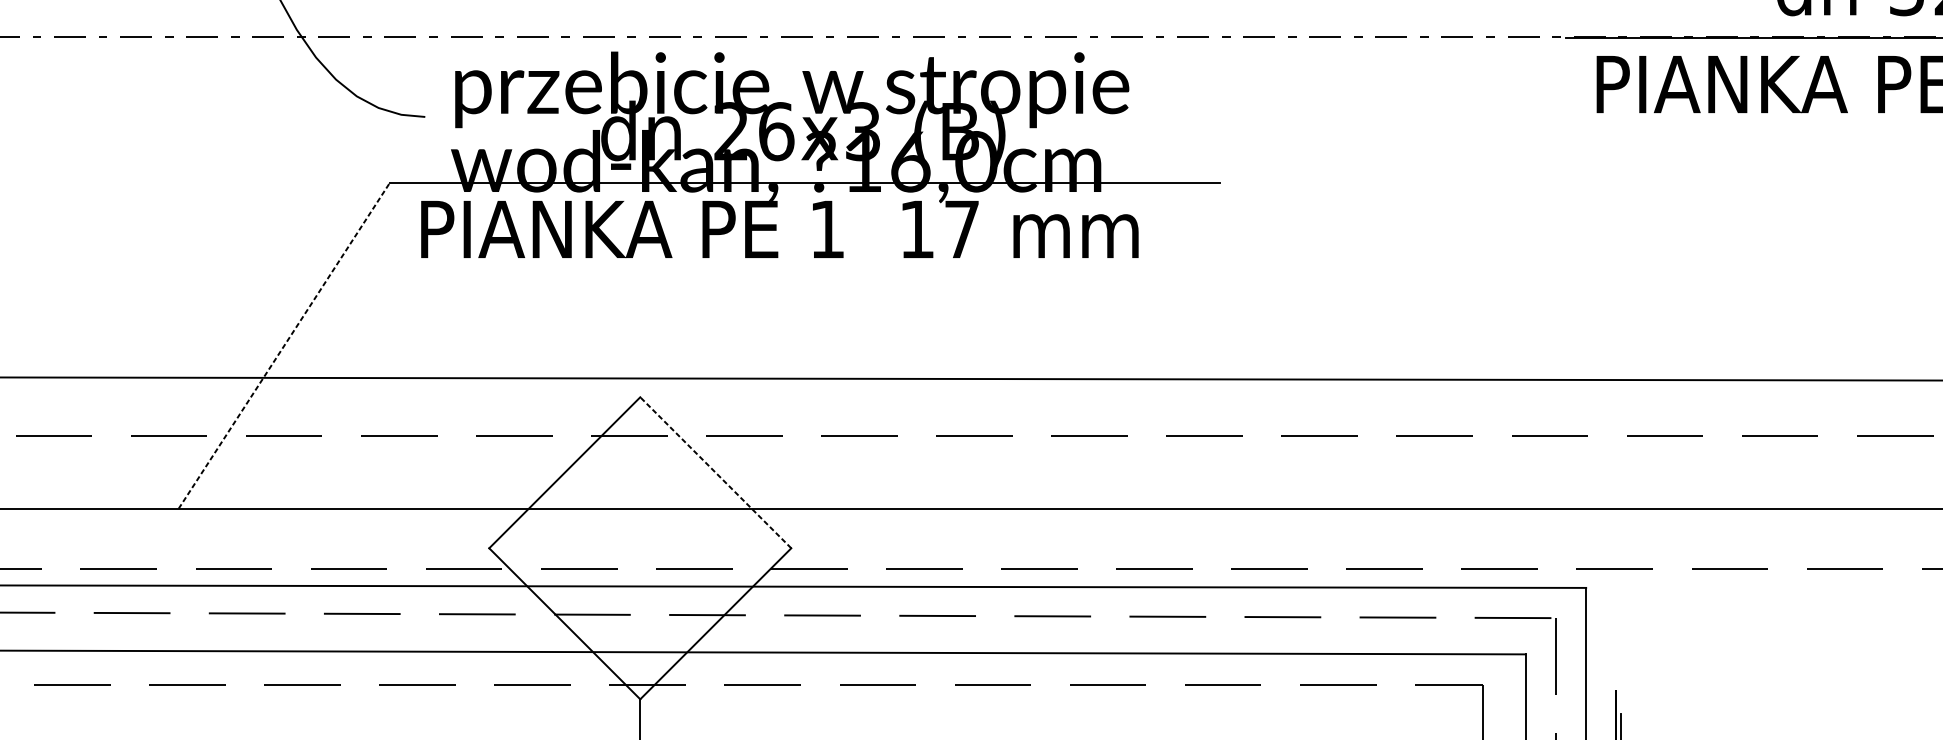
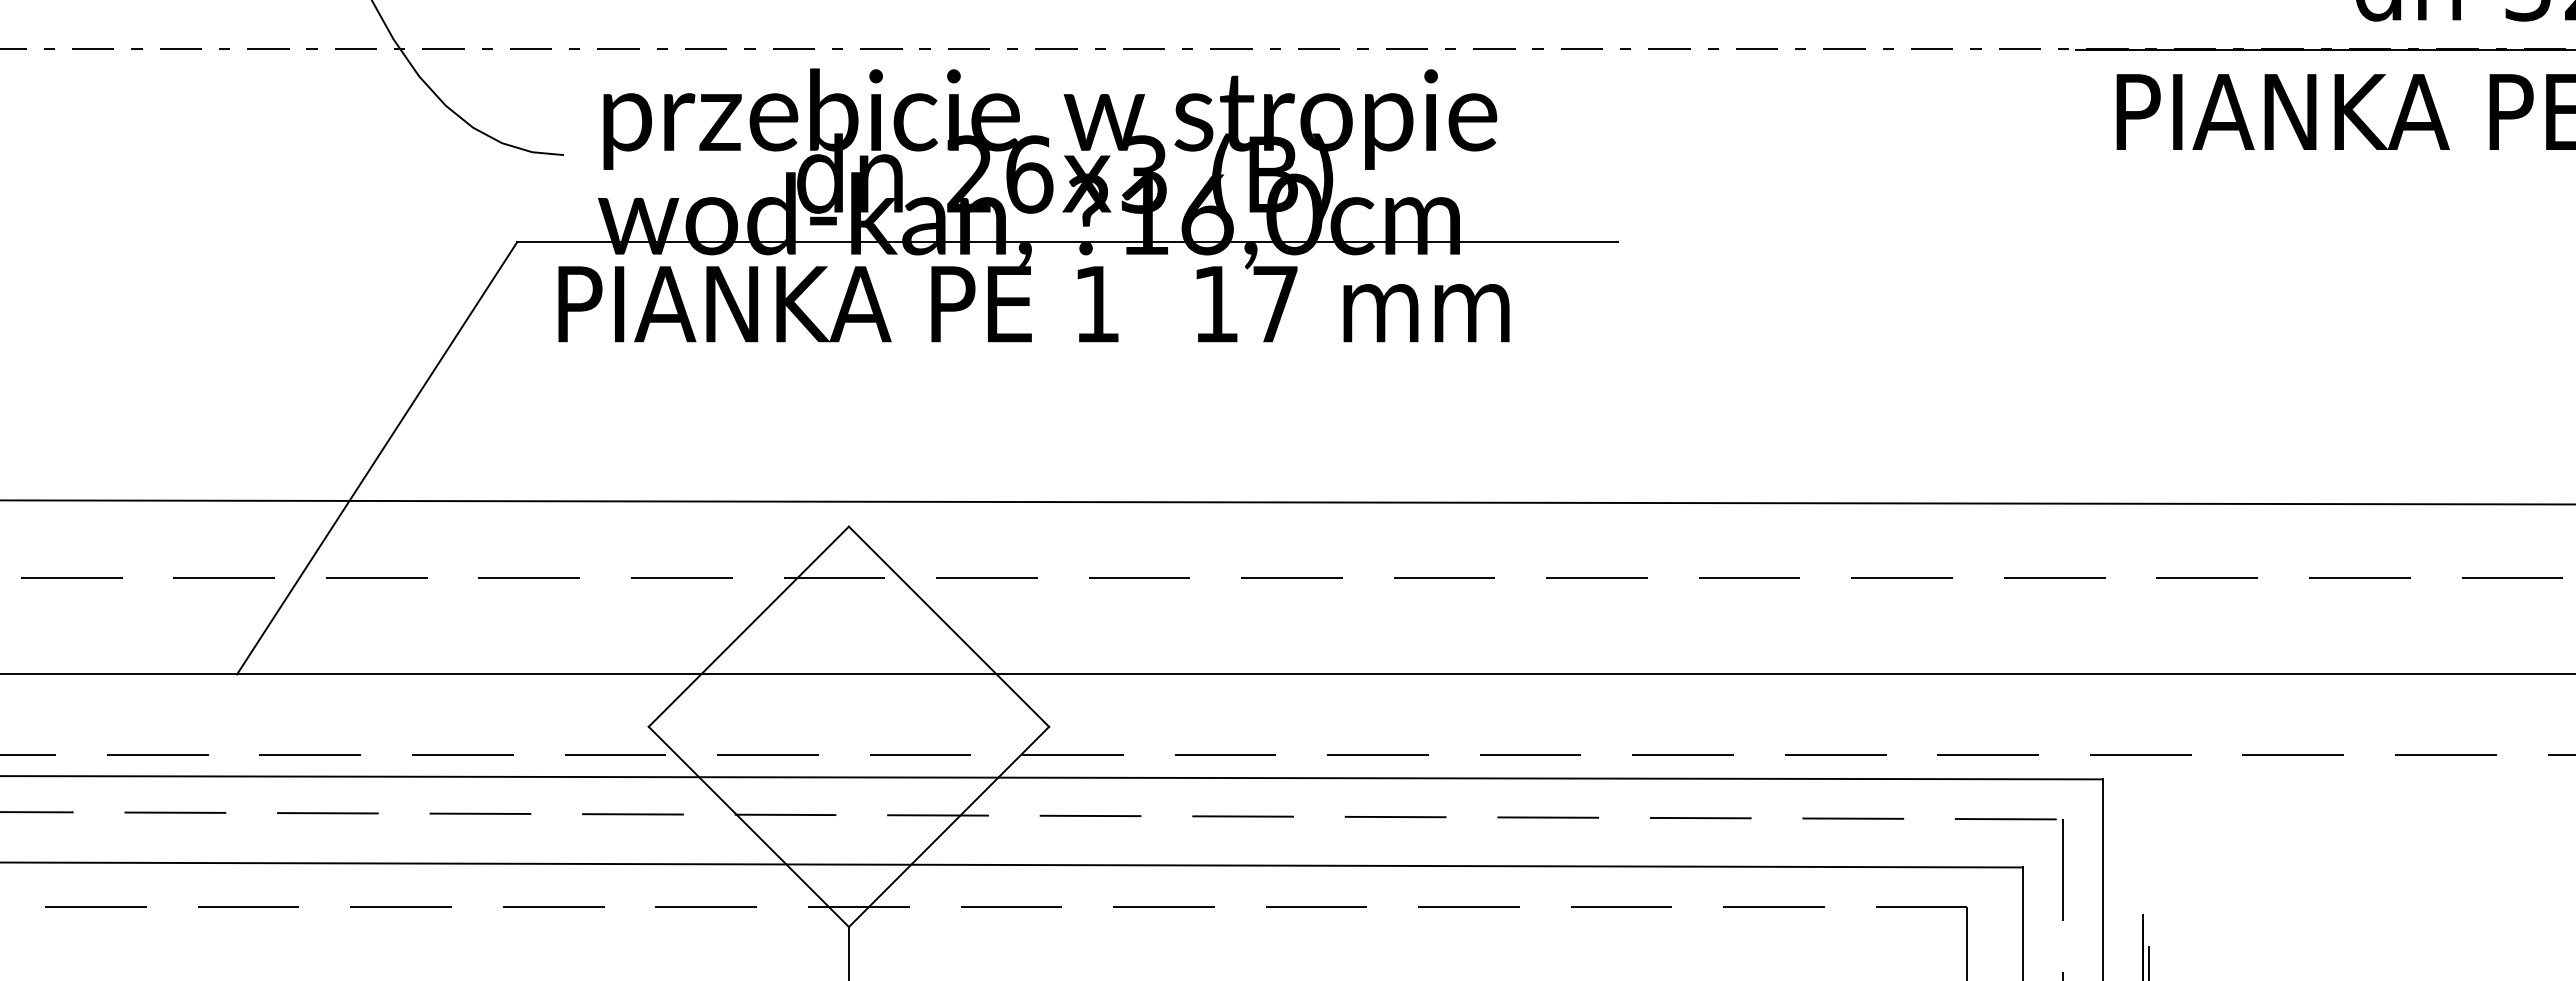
line: (284, 345) -> (377, 458), dashed -> solid
line: (716, 472) -> (949, 626), dashed -> solid

